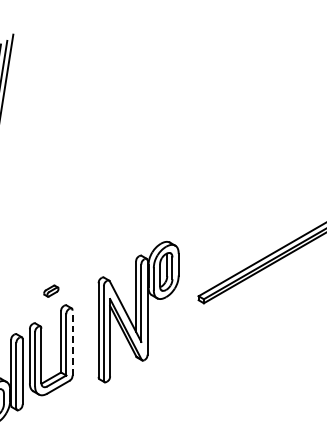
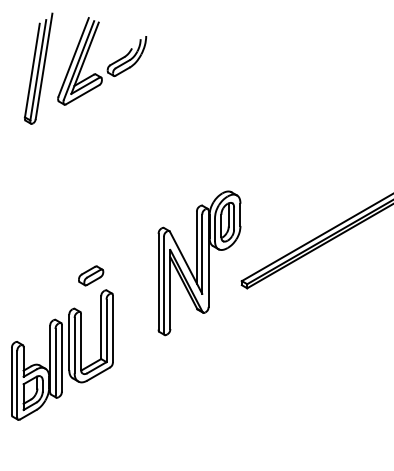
part: (67, 86) -> (107, 66), added
part: (51, 290) -> (91, 275), size x1.67
part: (138, 312) -> (199, 263), moved
line: (72, 342) -> (112, 328), dashed -> solid

